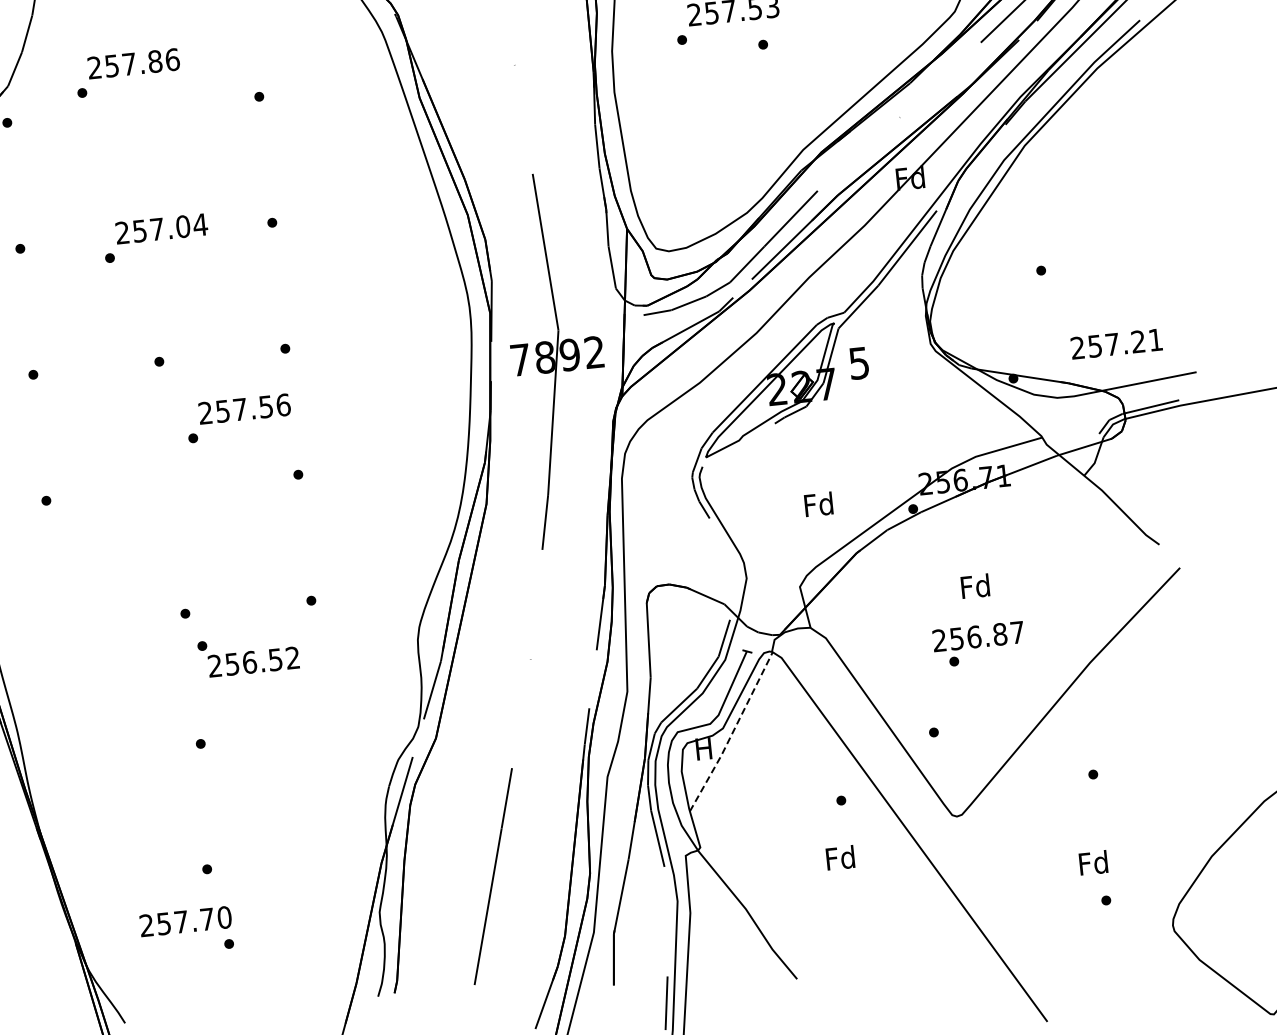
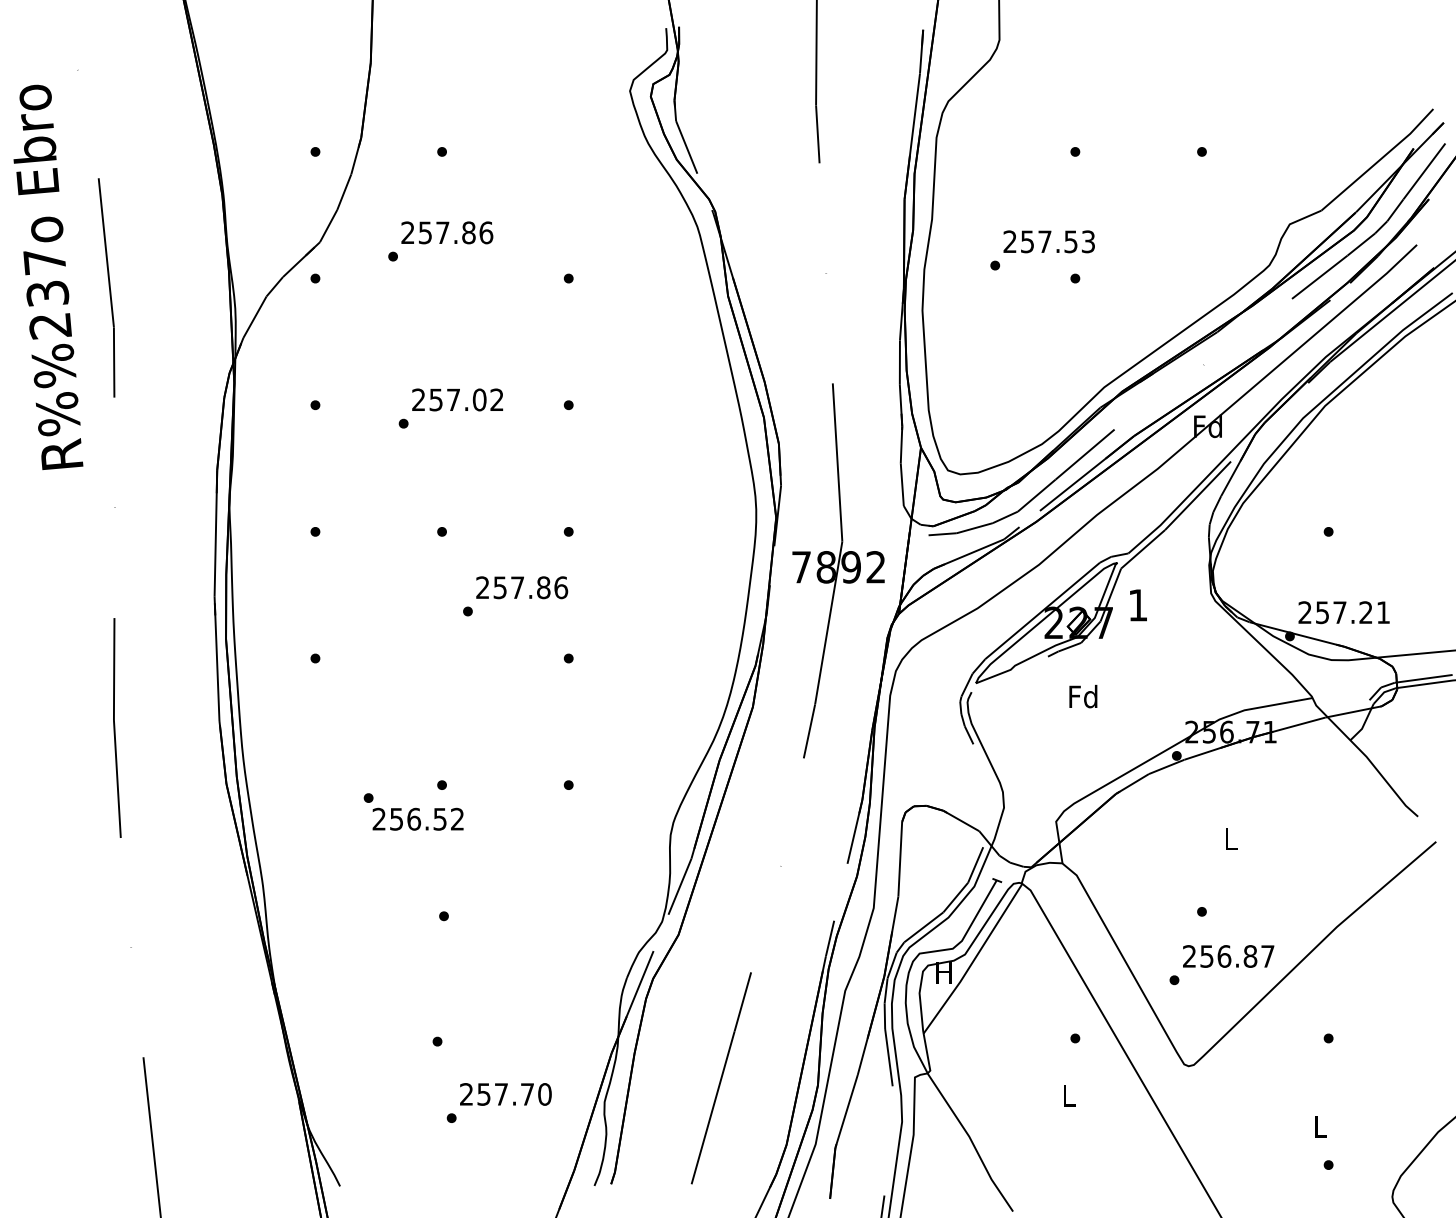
text: (199, 224) -> (496, 399), 257.04 -> 257.02
text: (1115, 343) -> (1343, 612), moved
text: (858, 363) -> (1137, 605), 5 -> 1
text: (265, 406) -> (543, 587), 257.56 -> 257.86
text: (818, 504) -> (1083, 696), moved
text: (975, 585) -> (1230, 838), Fd -> L
text: (978, 636) -> (1228, 956), moved
text: (248, 654) -> (413, 811), moved
line: (732, 733) -> (974, 960), dashed -> solid
text: (840, 858) -> (1068, 1095), Fd -> L
text: (1093, 863) -> (1319, 1126), Fd -> L
text: (185, 921) -> (505, 1094), moved

